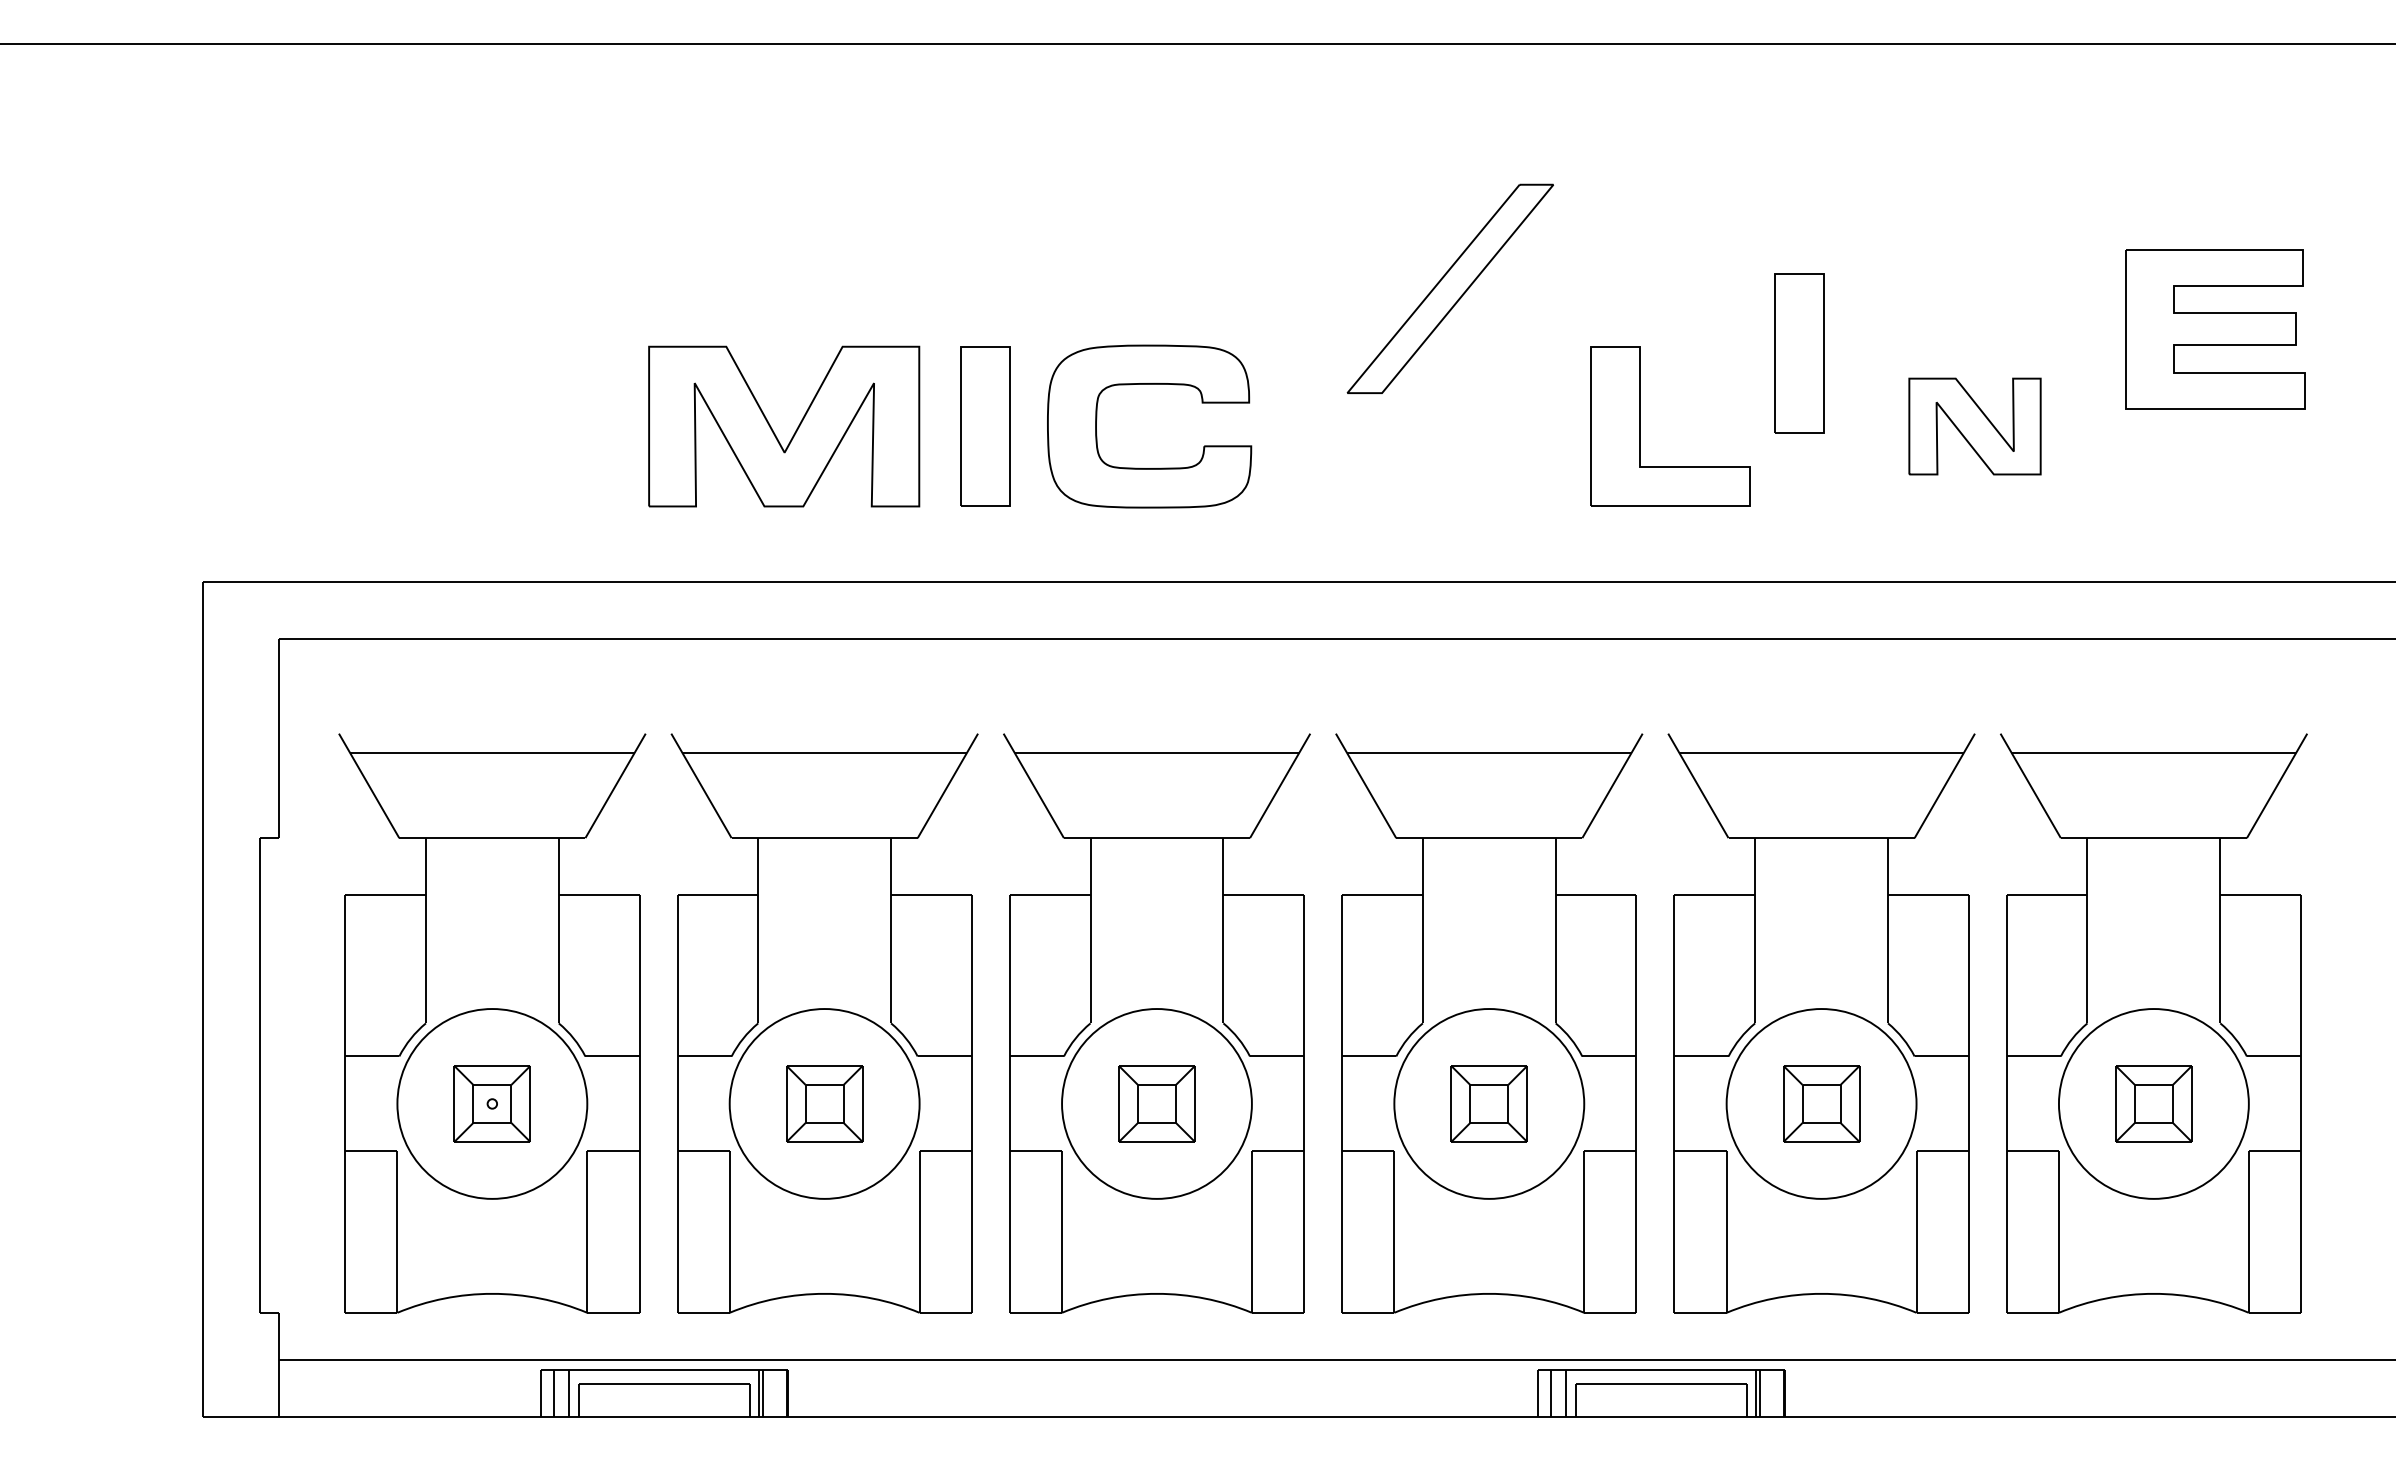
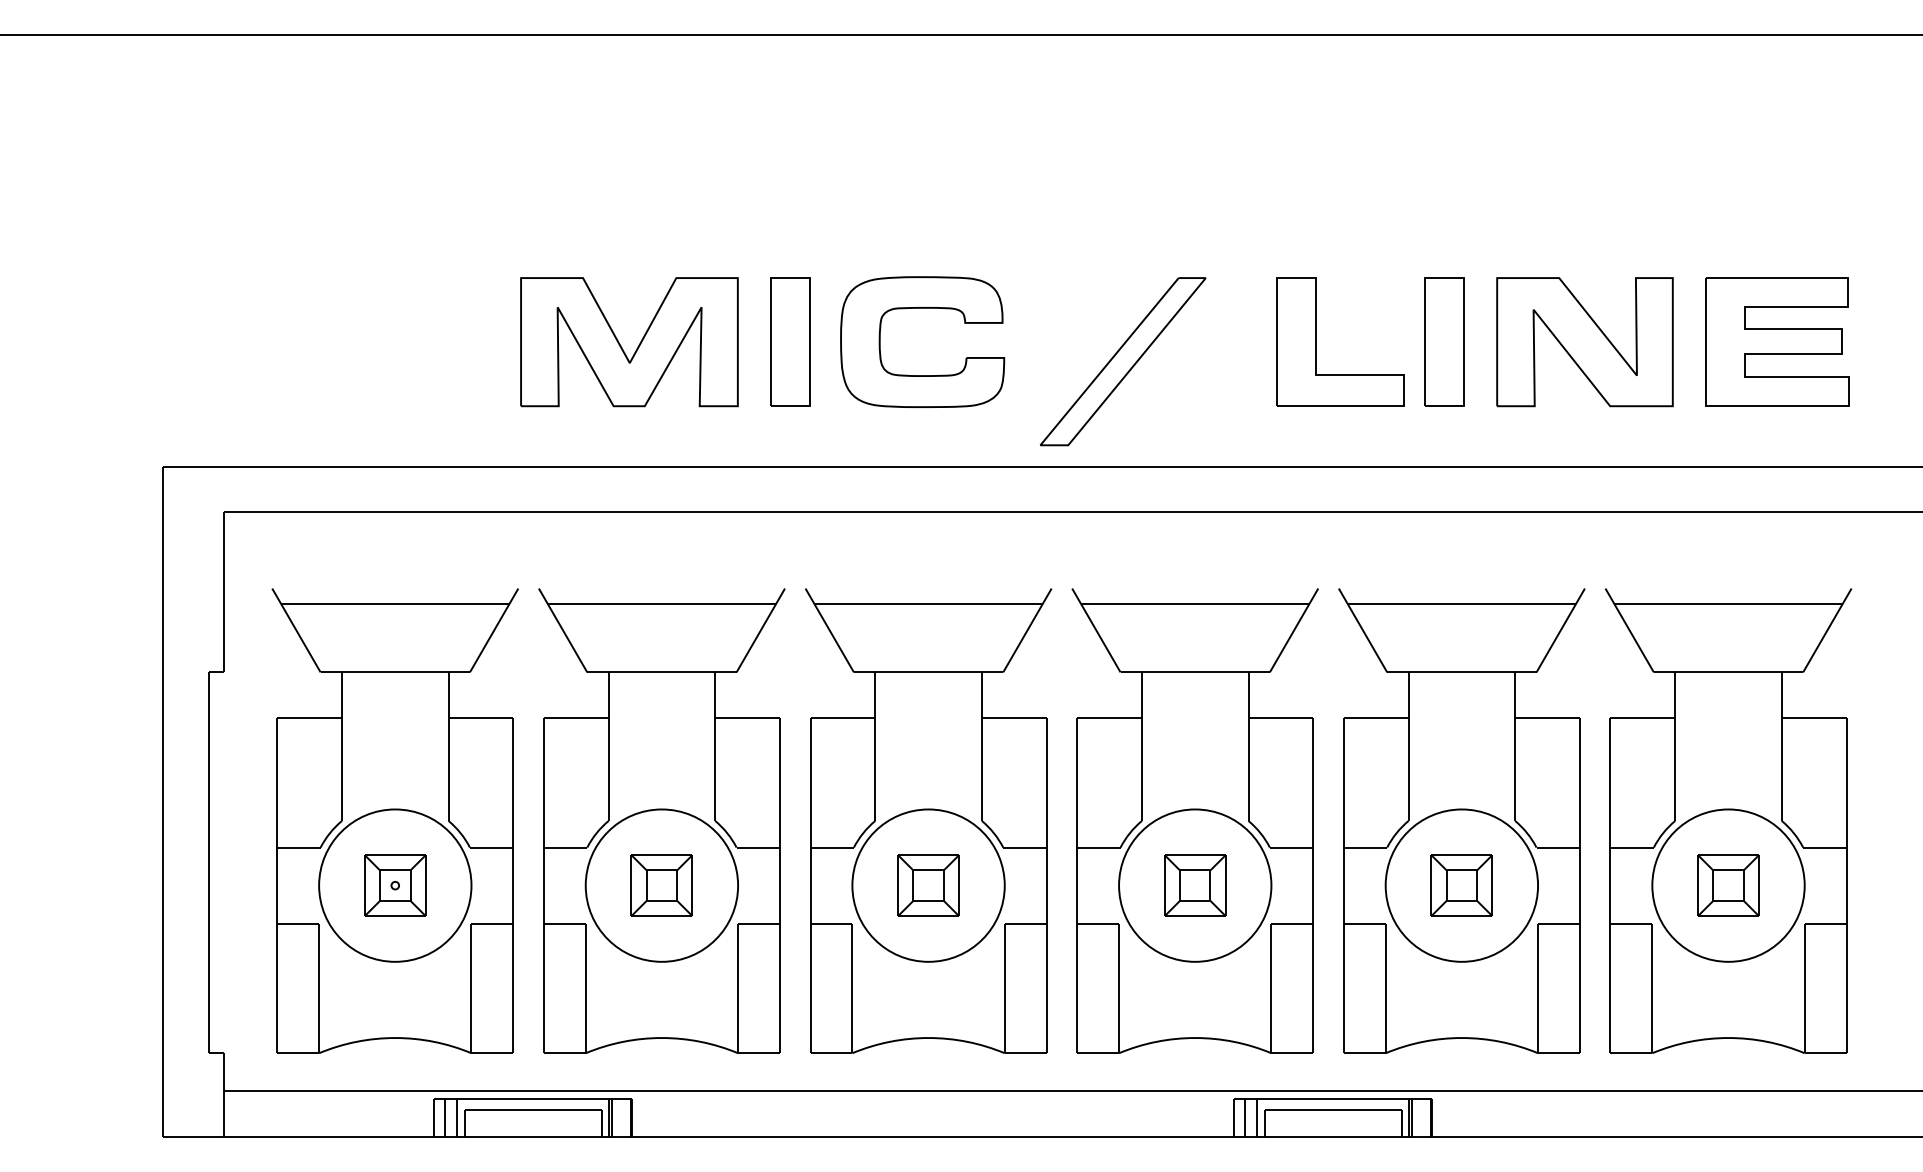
part: (1449, 288) -> (1122, 361), moved
part: (2215, 329) -> (1777, 342), moved
part: (1799, 353) -> (1444, 342), moved
part: (1974, 426) -> (1584, 342), size x1.67

